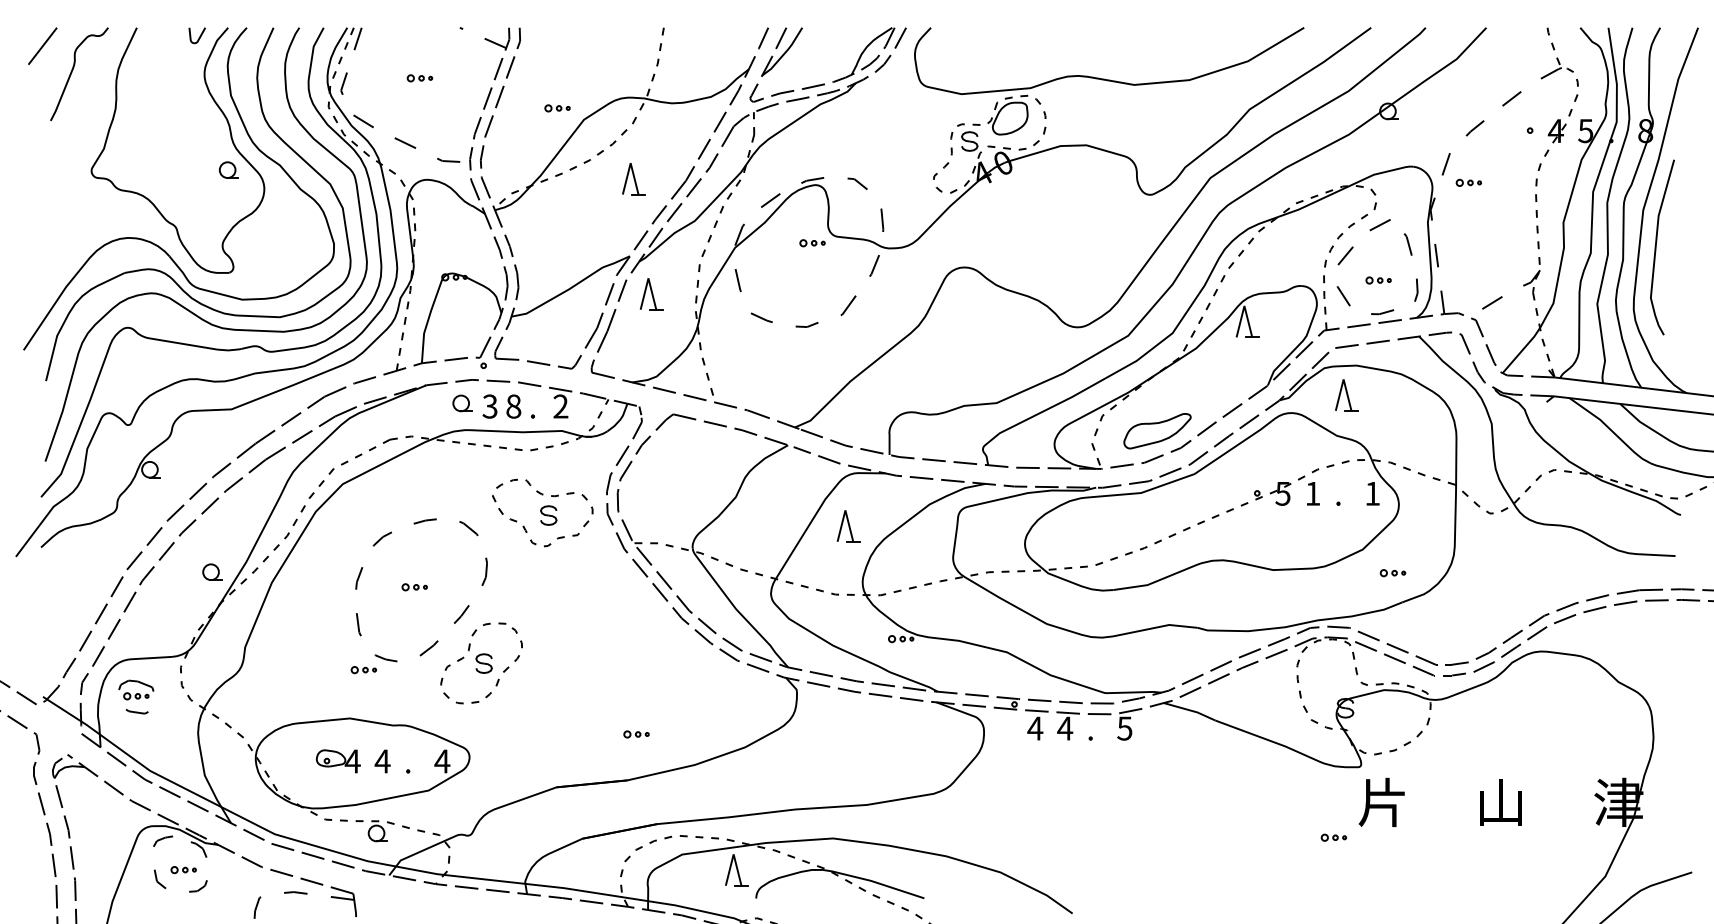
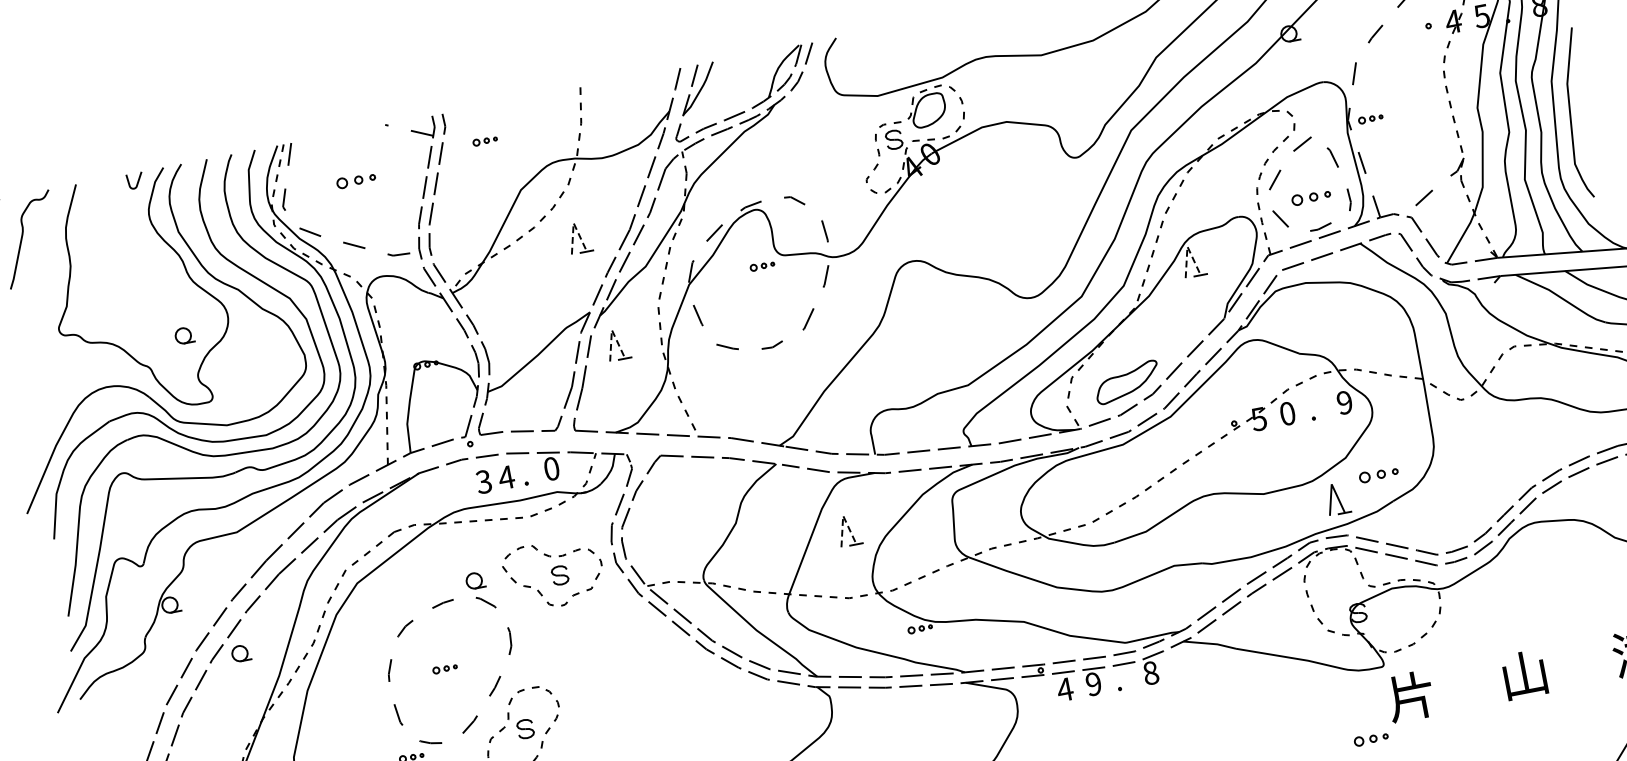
part: (419, 78) -> (355, 180), size x1.6
part: (557, 108) -> (485, 141), moved
line: (630, 163) -> (573, 223), solid -> dashed
part: (228, 169) -> (184, 335), moved
part: (1468, 182) -> (1370, 118), moved
line: (648, 278) -> (611, 330), solid -> dashed
part: (1378, 280) -> (1311, 197), size x1.6
line: (1244, 306) -> (1187, 247), solid -> dashed
part: (1346, 395) -> (1337, 499), moved
part: (462, 403) -> (475, 580), moved
text: (513, 406) -> (506, 477), 8 -> 4
text: (560, 406) -> (551, 468), 2 -> 0
text: (1312, 493) -> (1287, 413), 1 -> 0
text: (1372, 493) -> (1344, 402), 1 -> 9
line: (845, 510) -> (843, 515), solid -> dashed
part: (212, 571) -> (241, 652), moved
part: (1392, 573) -> (1378, 475), size x1.6
text: (1065, 728) -> (1094, 684), 4 -> 9
text: (1124, 728) -> (1150, 673), 5 -> 8
part: (1333, 837) -> (1370, 738), size x1.4

